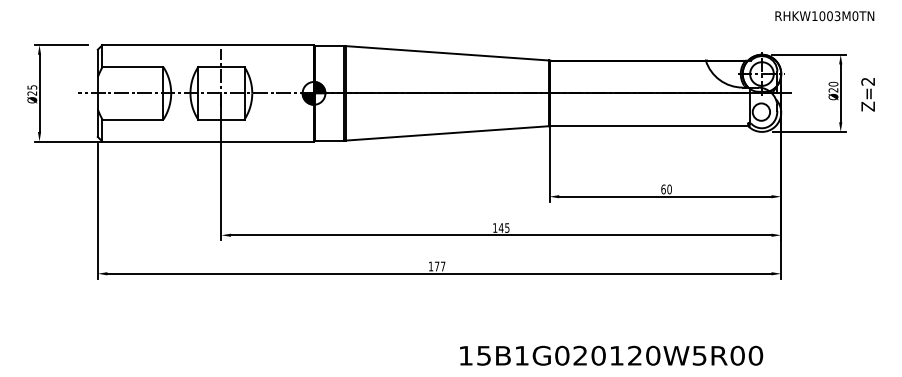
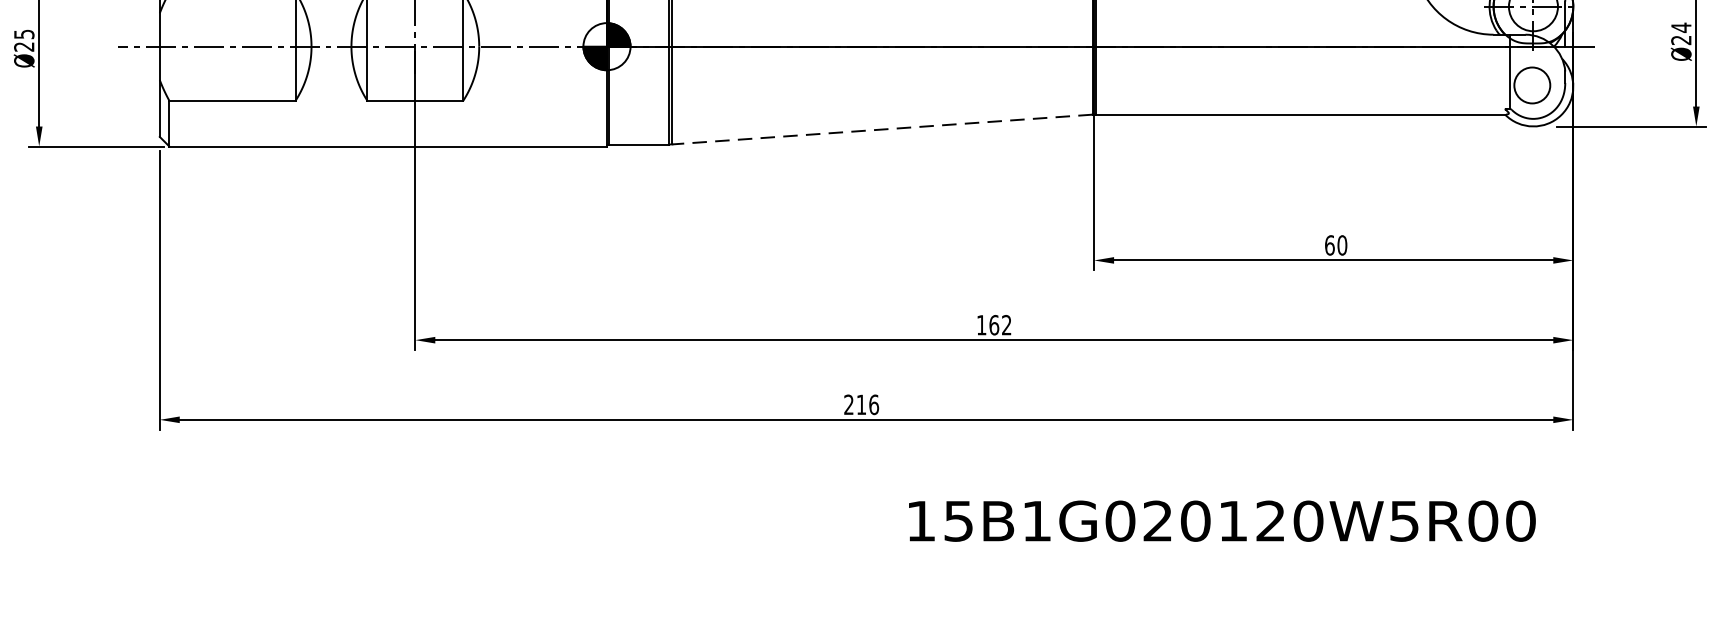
text: (833, 83) -> (1681, 26), Ø20 -> Ø24
line: (447, 133) -> (883, 129), solid -> dashed
text: (503, 227) -> (998, 324), 145 -> 162
text: (436, 266) -> (860, 404), 177 -> 216
text: (611, 355) -> (1222, 520), moved

